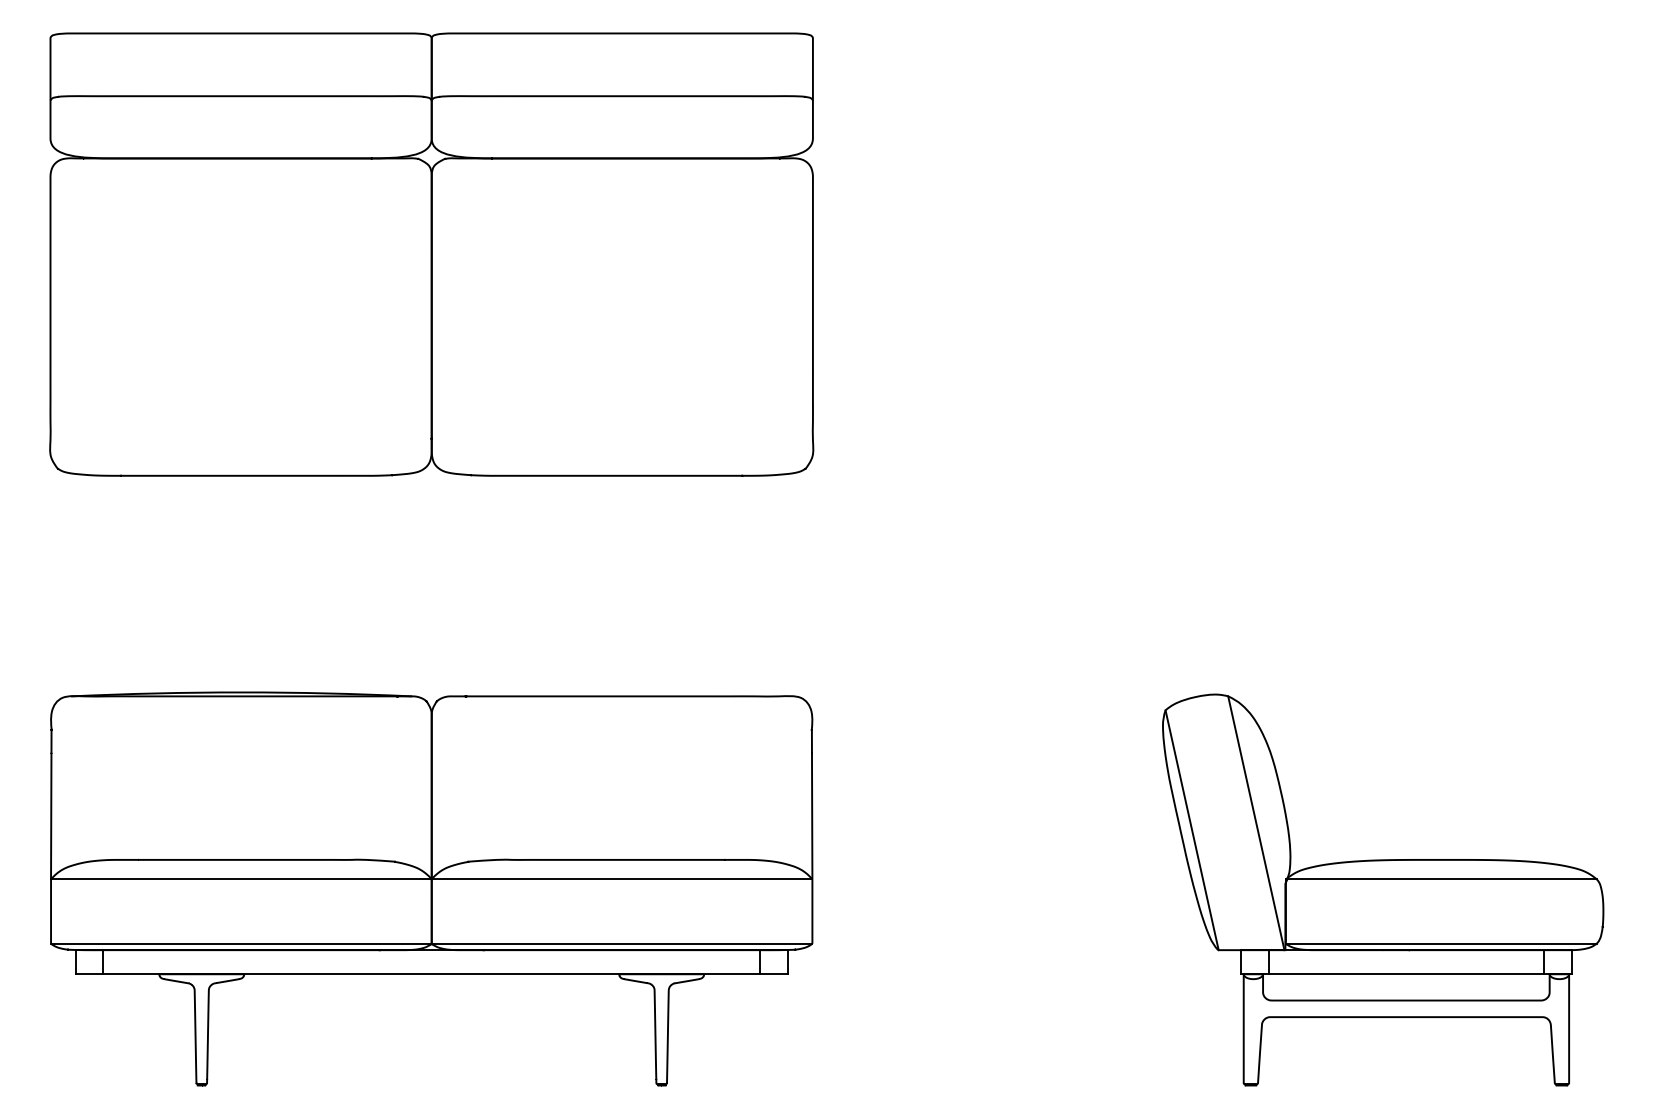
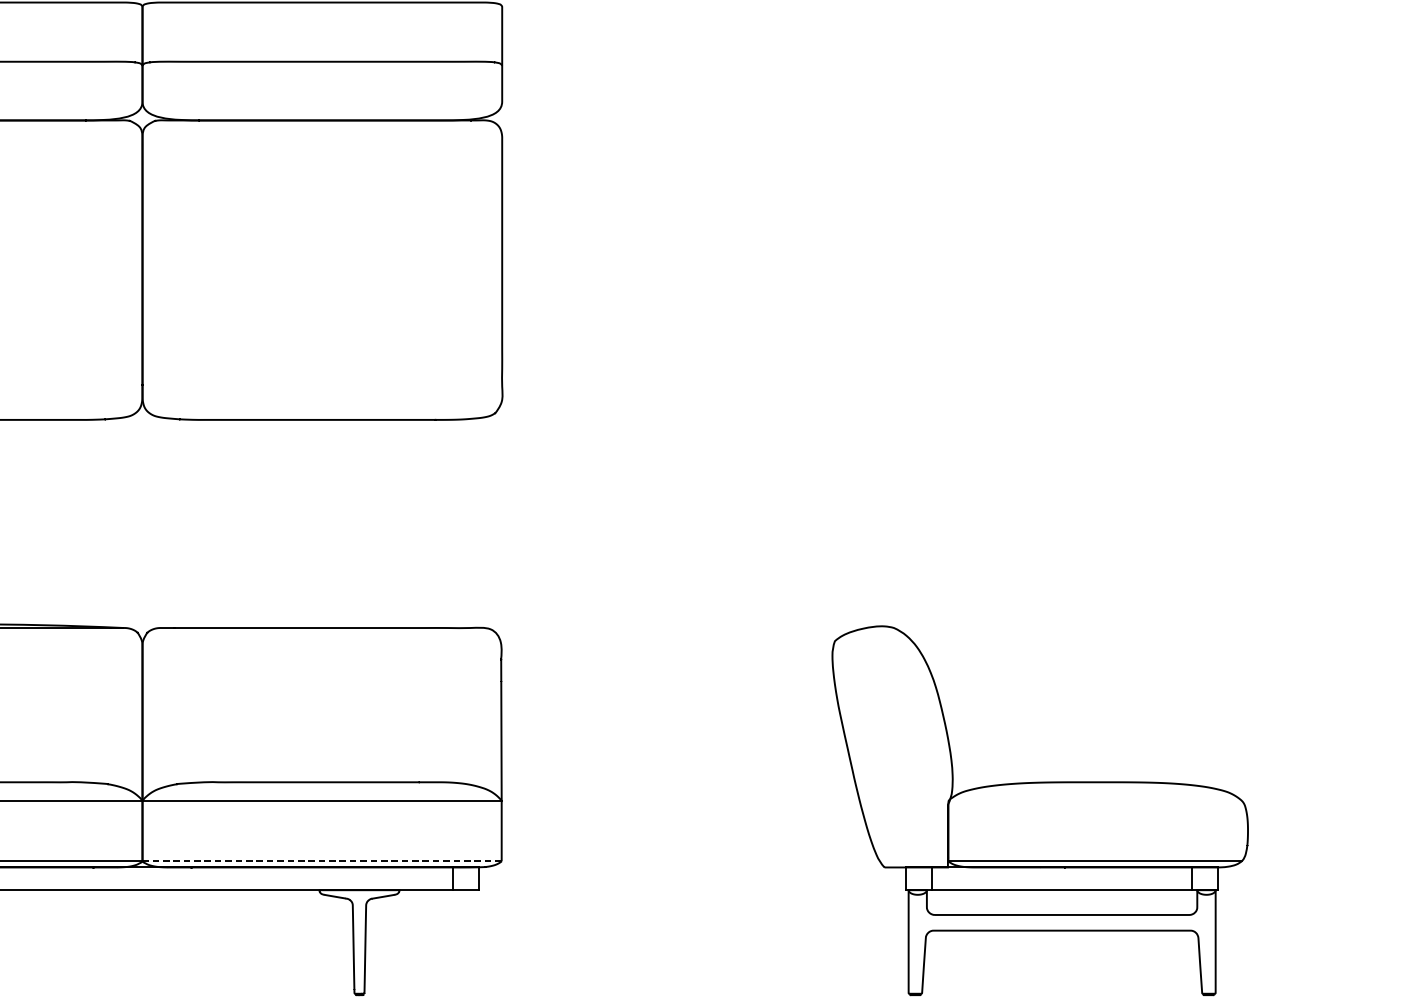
line: (1256, 823) -> (920, 747), removed
line: (1191, 830) -> (859, 754), removed
line: (1440, 879) -> (1094, 800), removed
line: (621, 943) -> (321, 861), solid -> dashed

